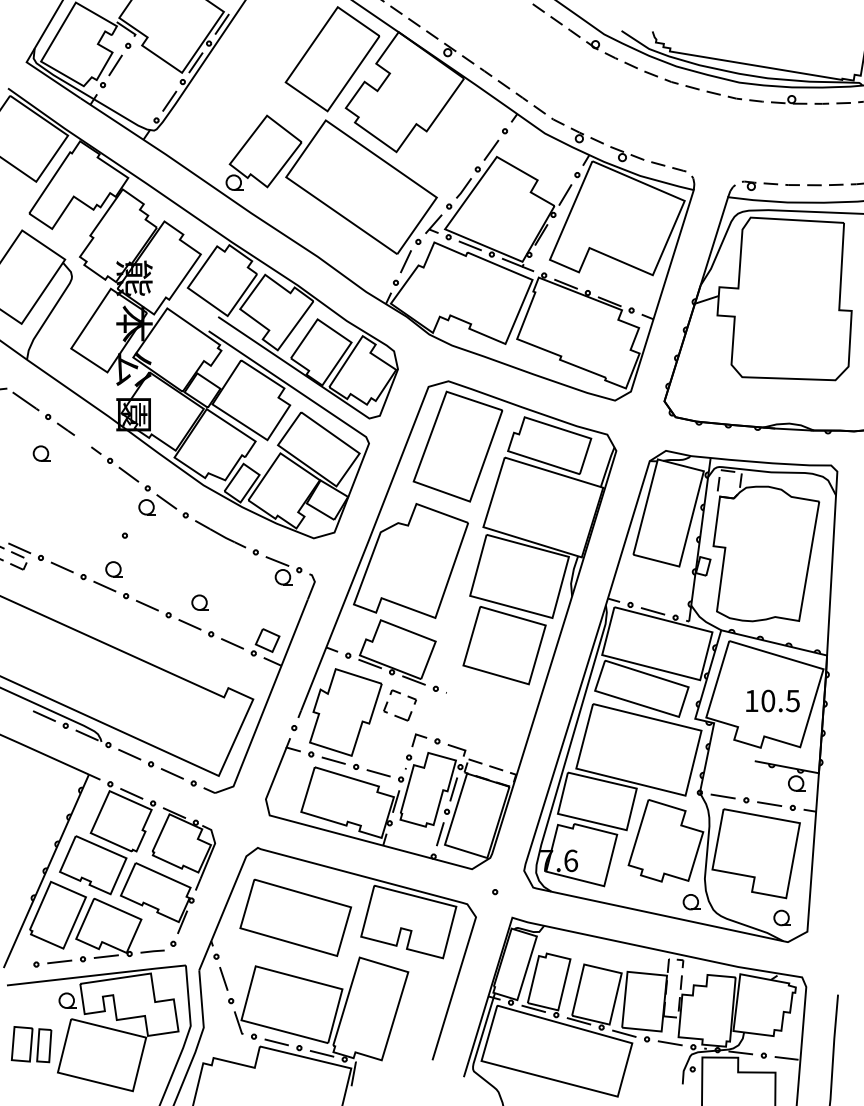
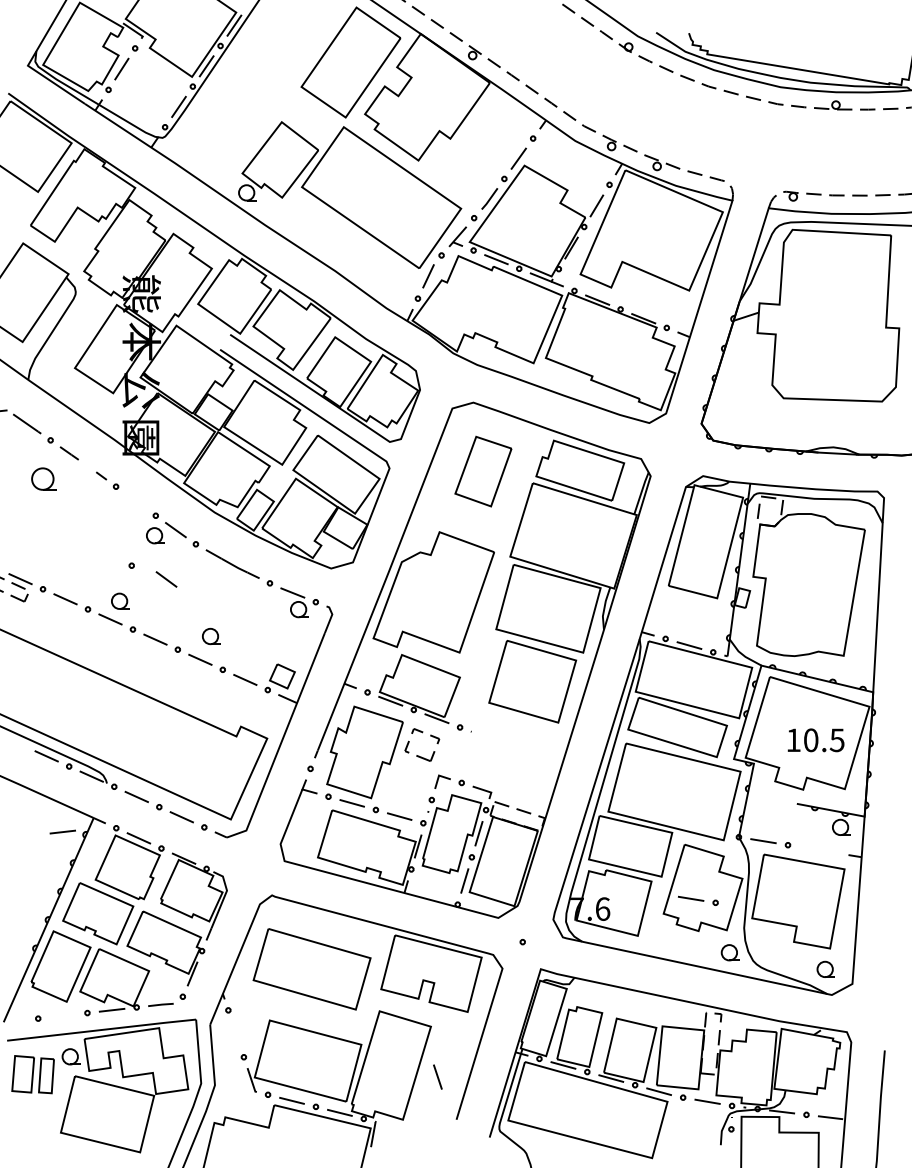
part: (457, 446) -> (482, 471), size x0.6
part: (41, 453) -> (43, 478), size x1.4
line: (128, 474) -> (166, 579), moved
part: (776, 805) -> (698, 900), moved
line: (59, 961) -> (62, 831), moved
line: (223, 978) -> (437, 1076), moved
part: (31, 1044) -> (33, 1074), moved

